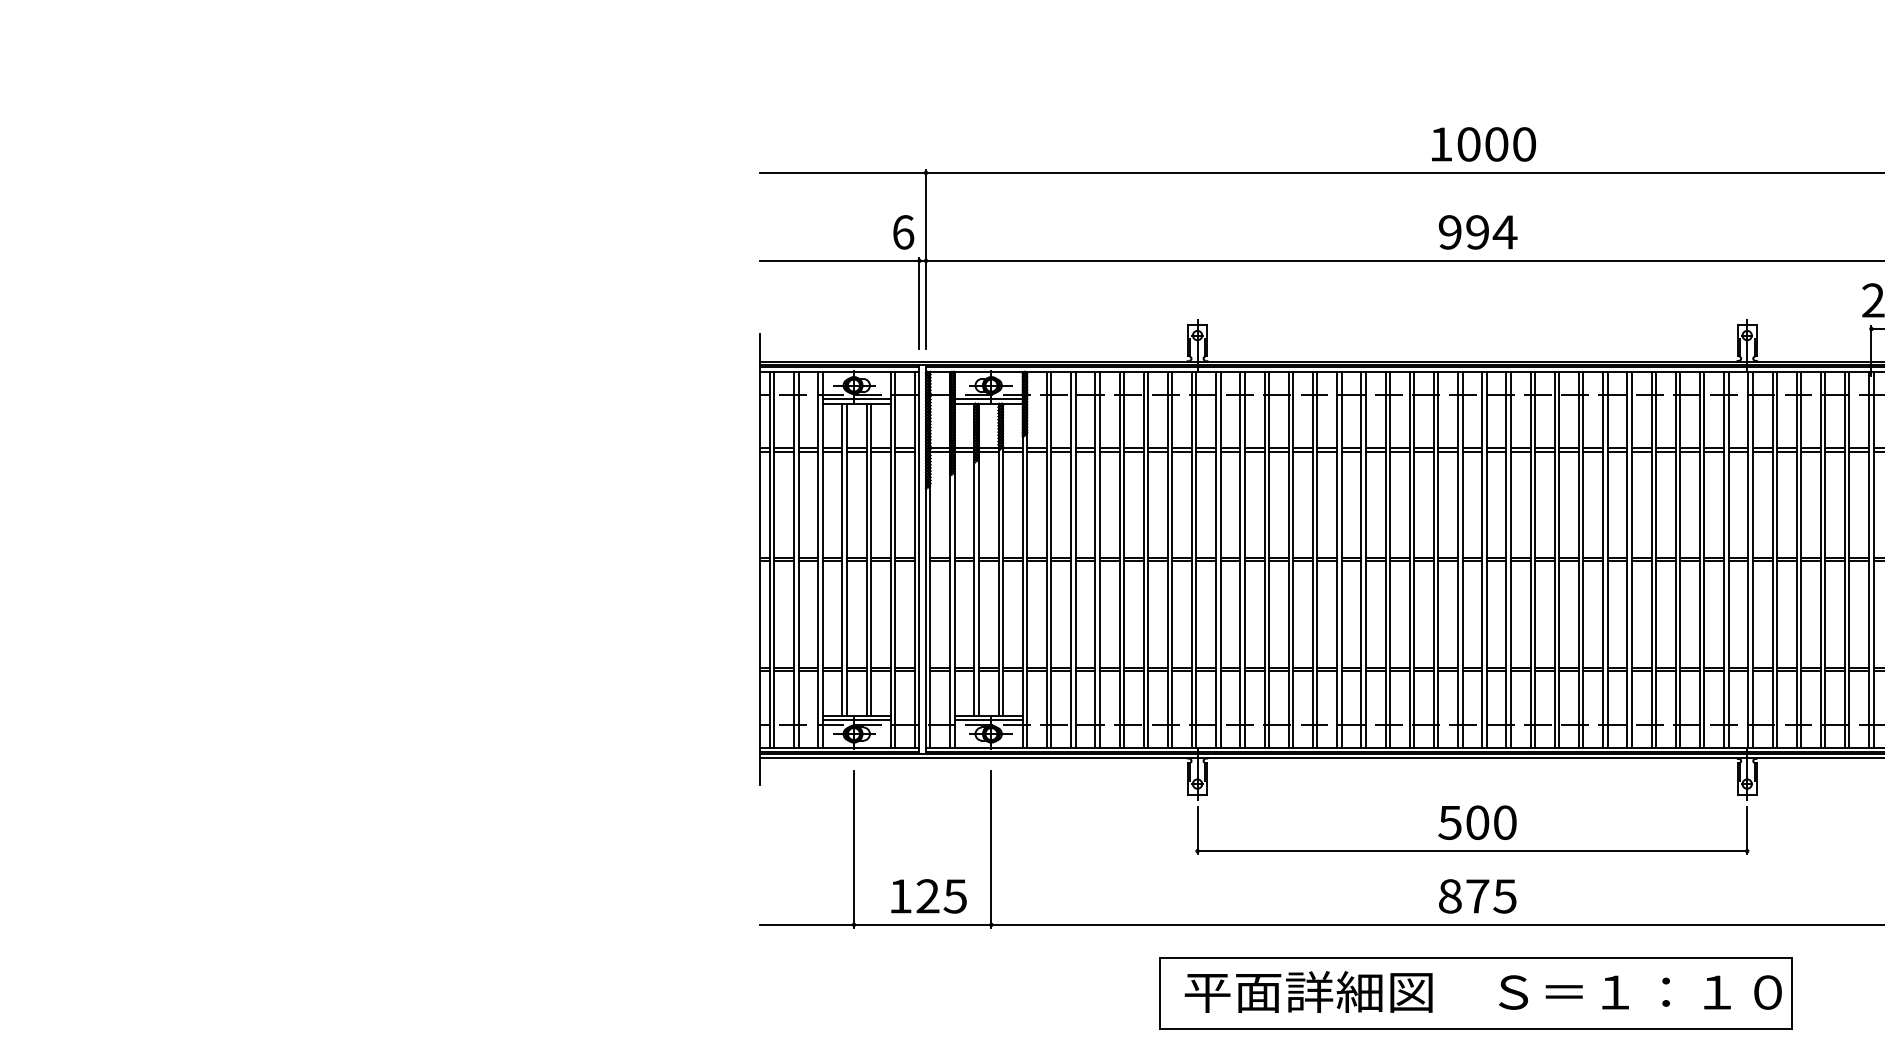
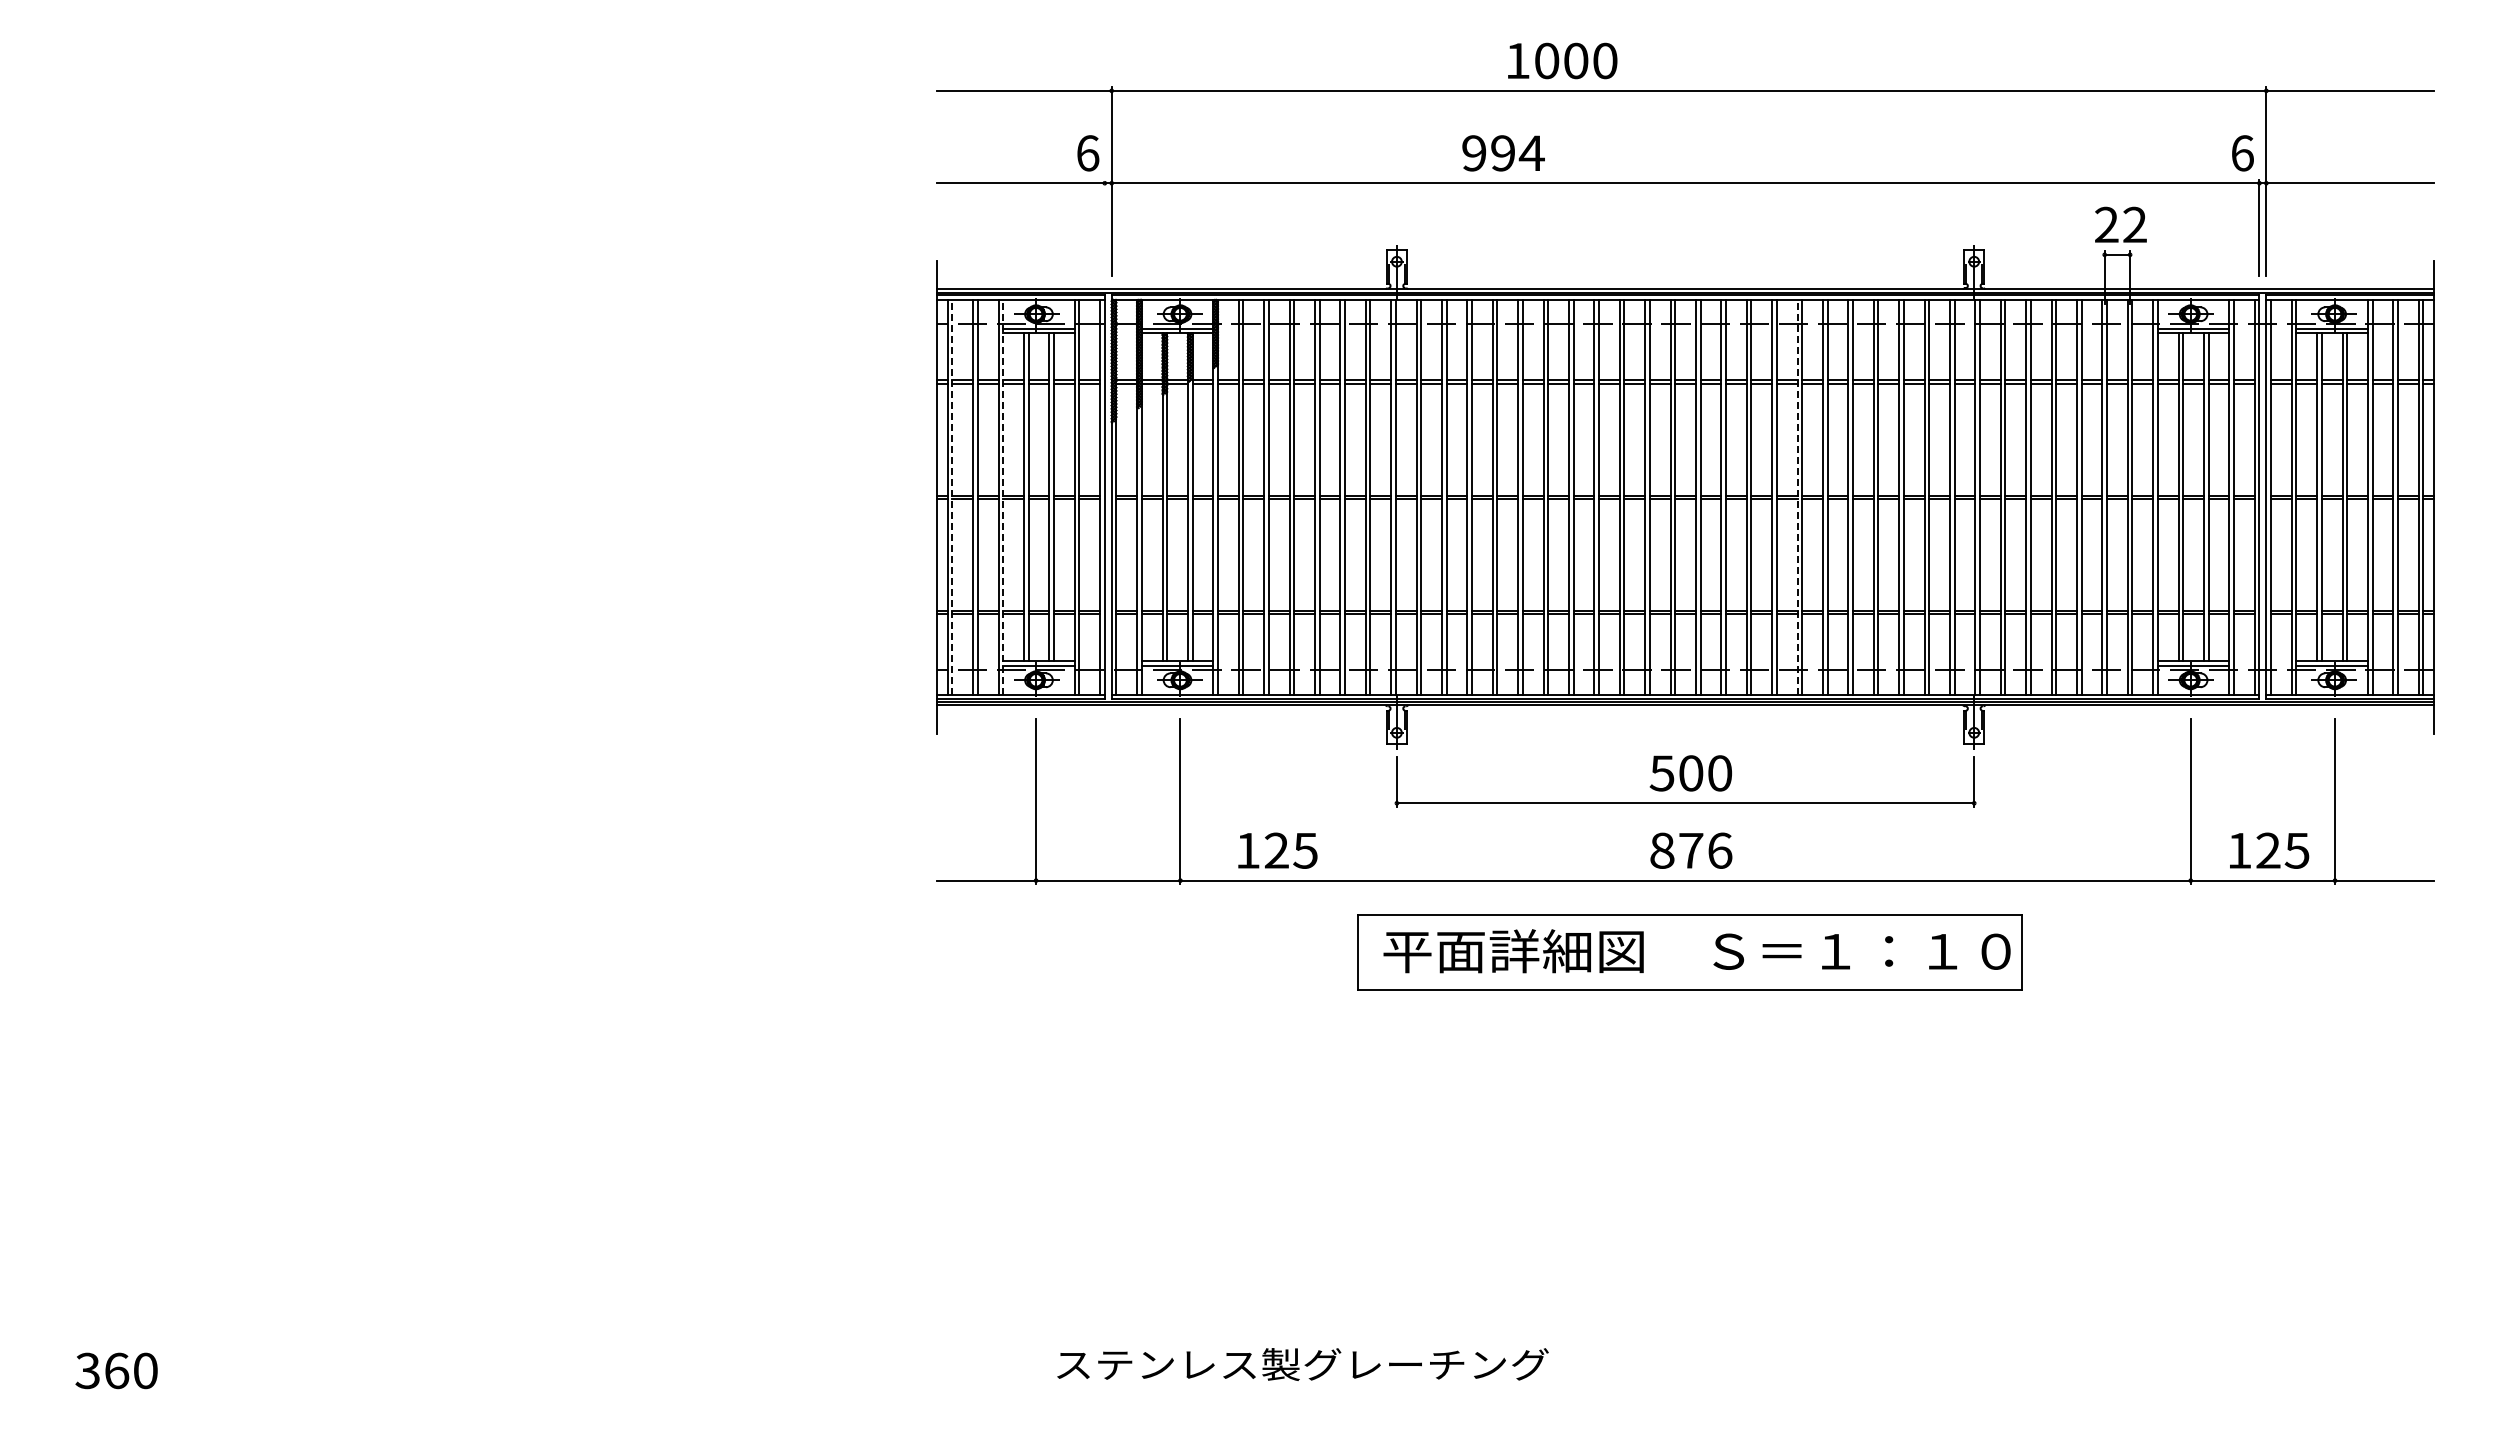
text: (1483, 143) -> (1562, 60), moved
text: (1478, 232) -> (1503, 153), moved
line: (919, 302) -> (1104, 227), removed
line: (774, 559) -> (952, 496), solid -> dashed
line: (822, 559) -> (1003, 496), solid -> dashed
line: (1578, 559) -> (1797, 496), solid -> dashed
text: (928, 896) -> (1277, 850), moved
text: (1504, 896) -> (1719, 850), 875 -> 876

